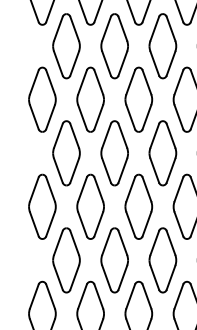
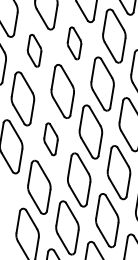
part: (90, 99) -> (34, 50), size x0.6
part: (138, 99) -> (74, 43), size x0.6
part: (90, 206) -> (50, 139), size x0.6

